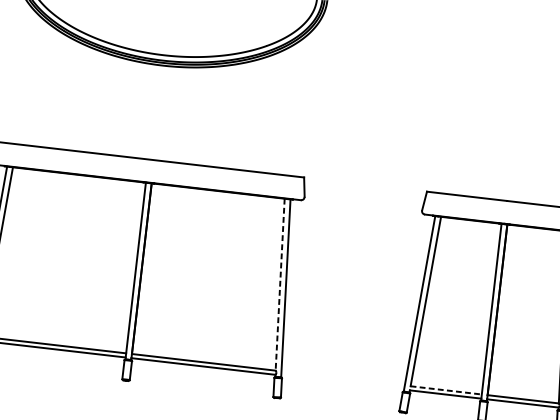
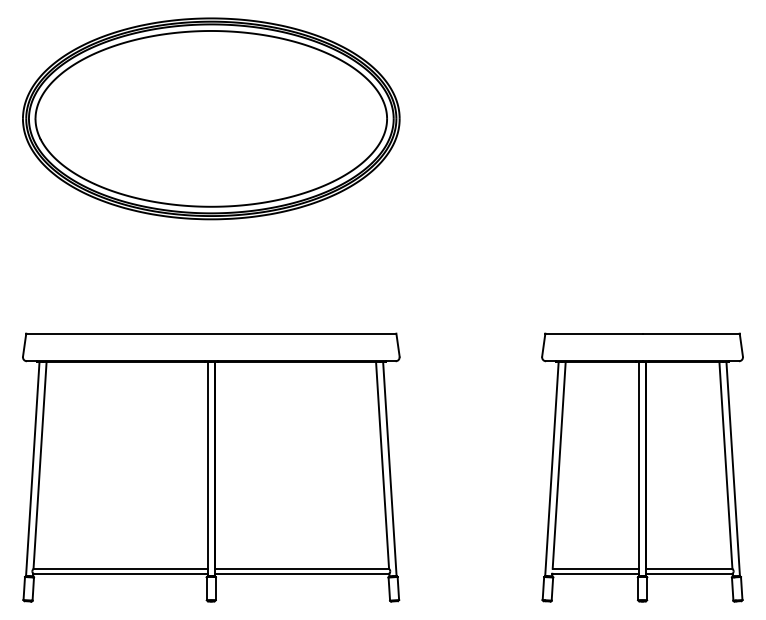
line: (280, 284) -> (382, 465), dashed -> solid
line: (446, 390) -> (596, 568), dashed -> solid

